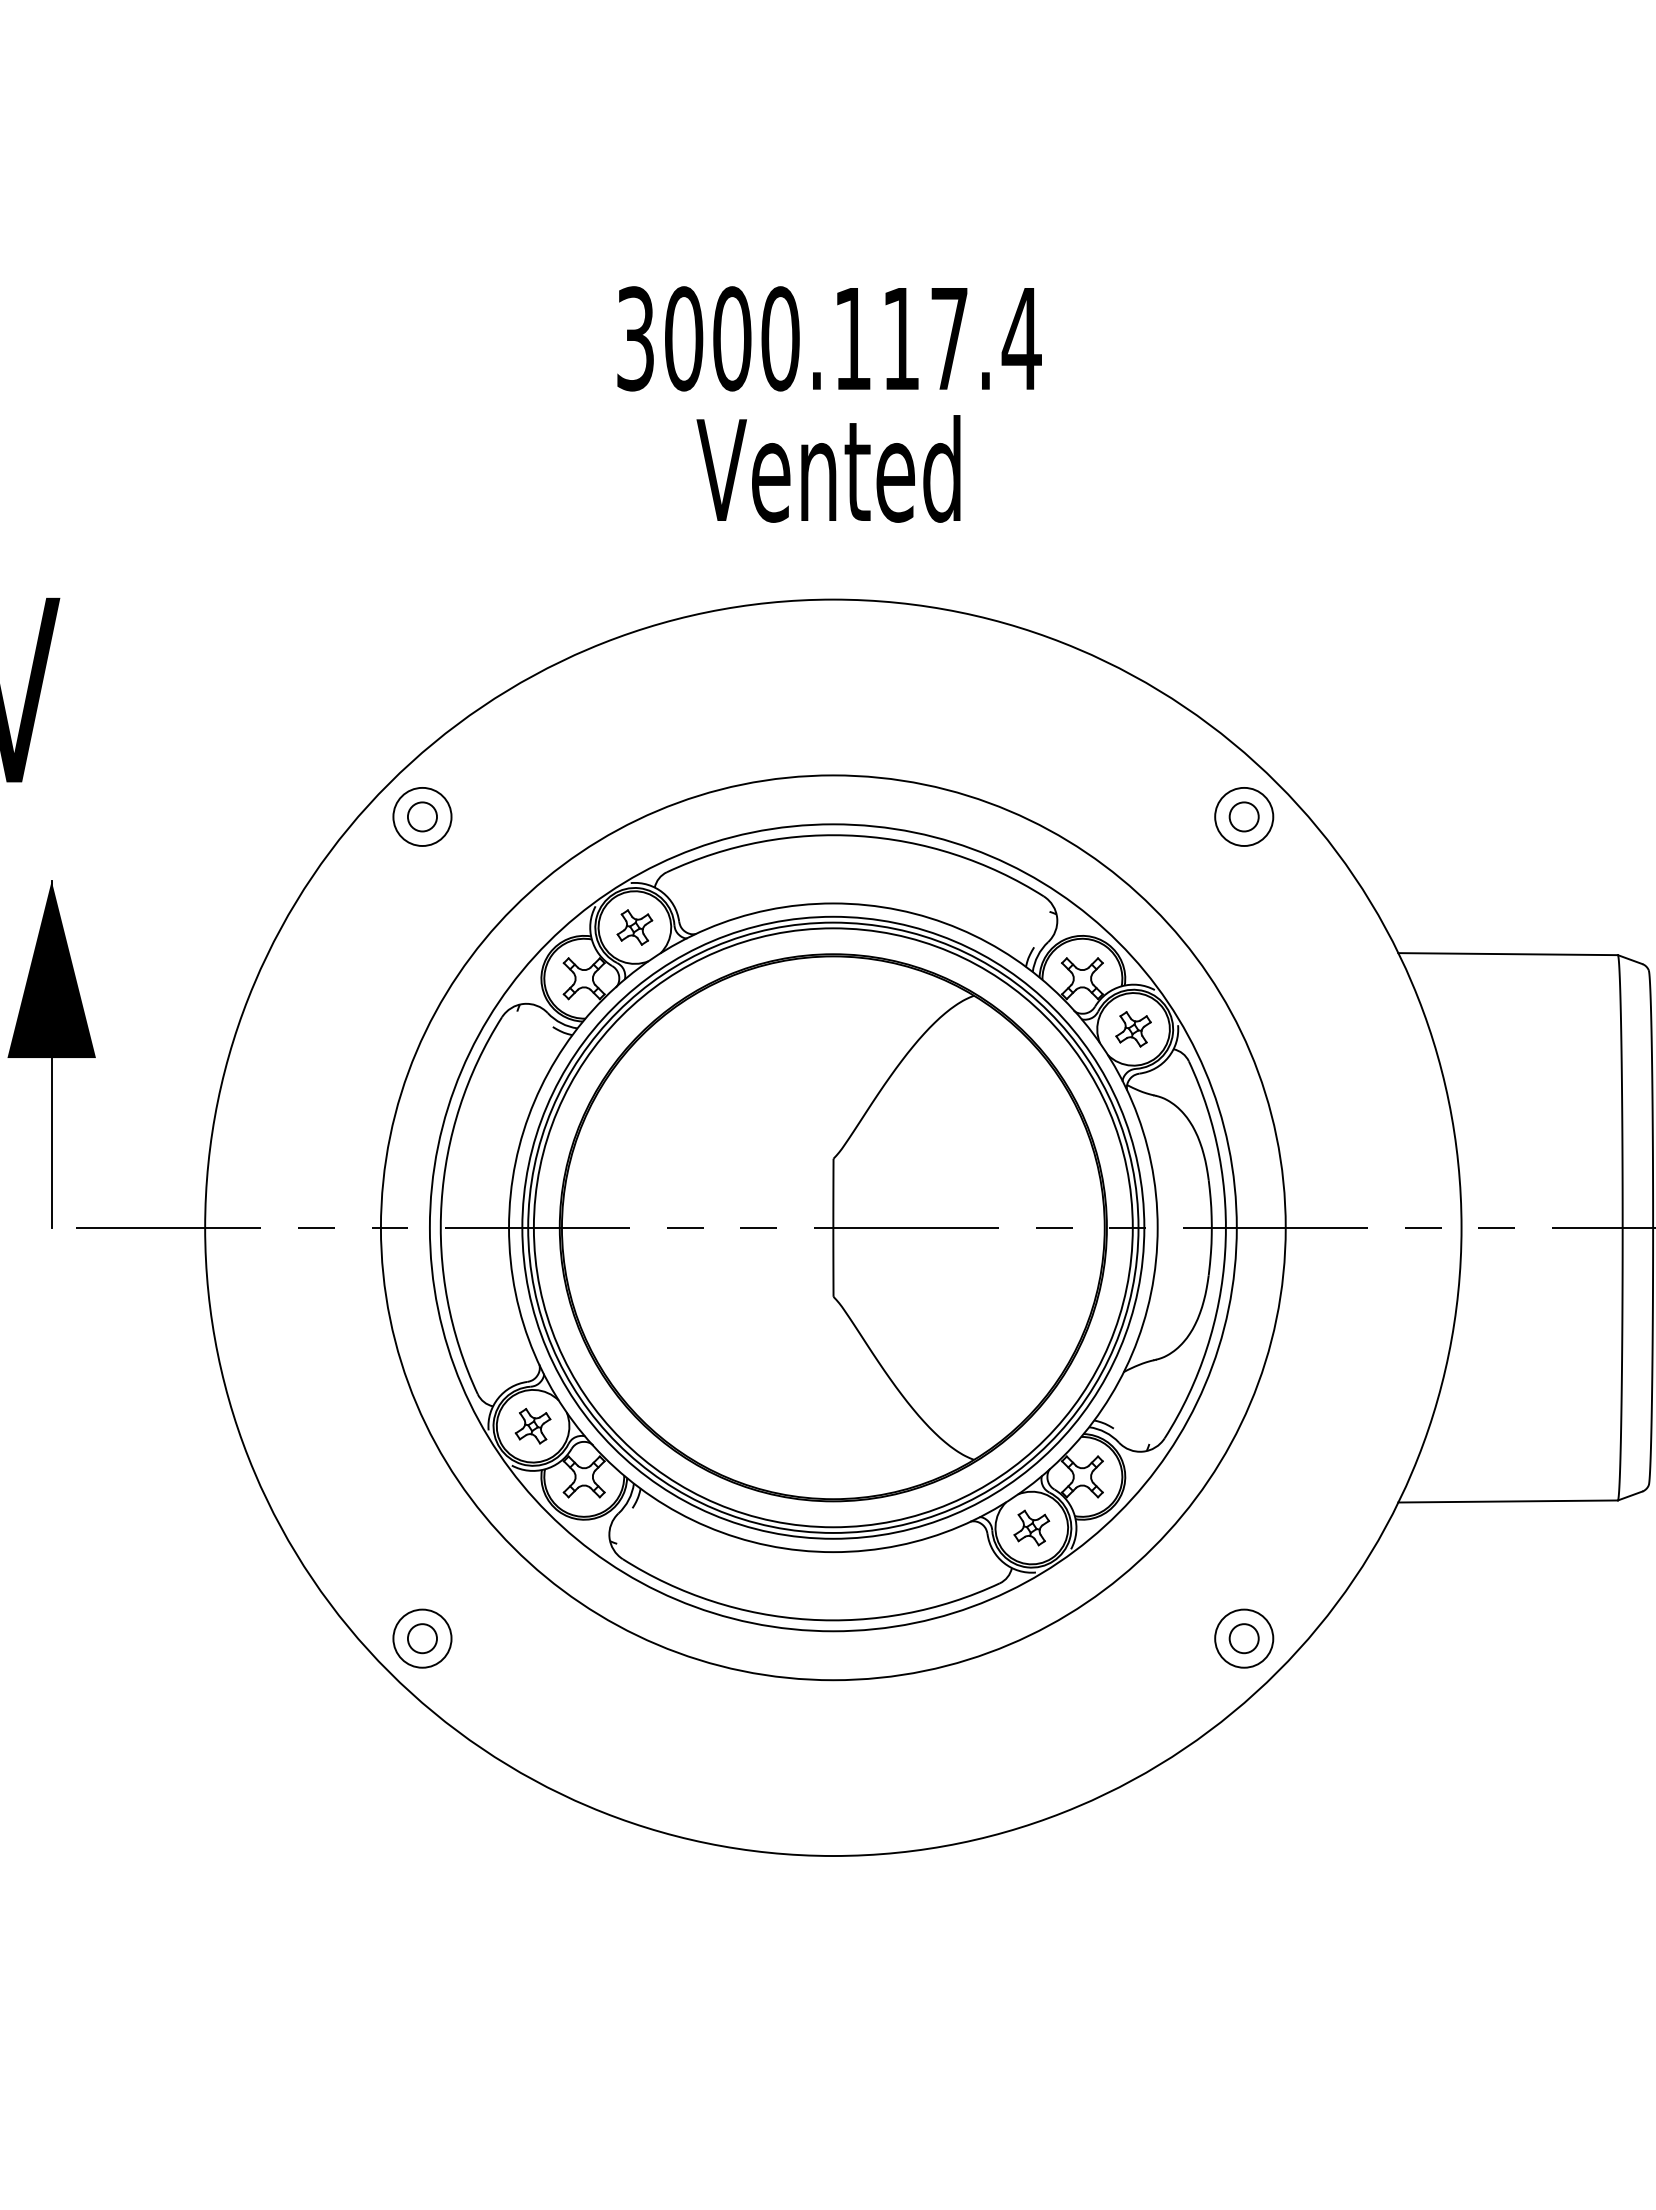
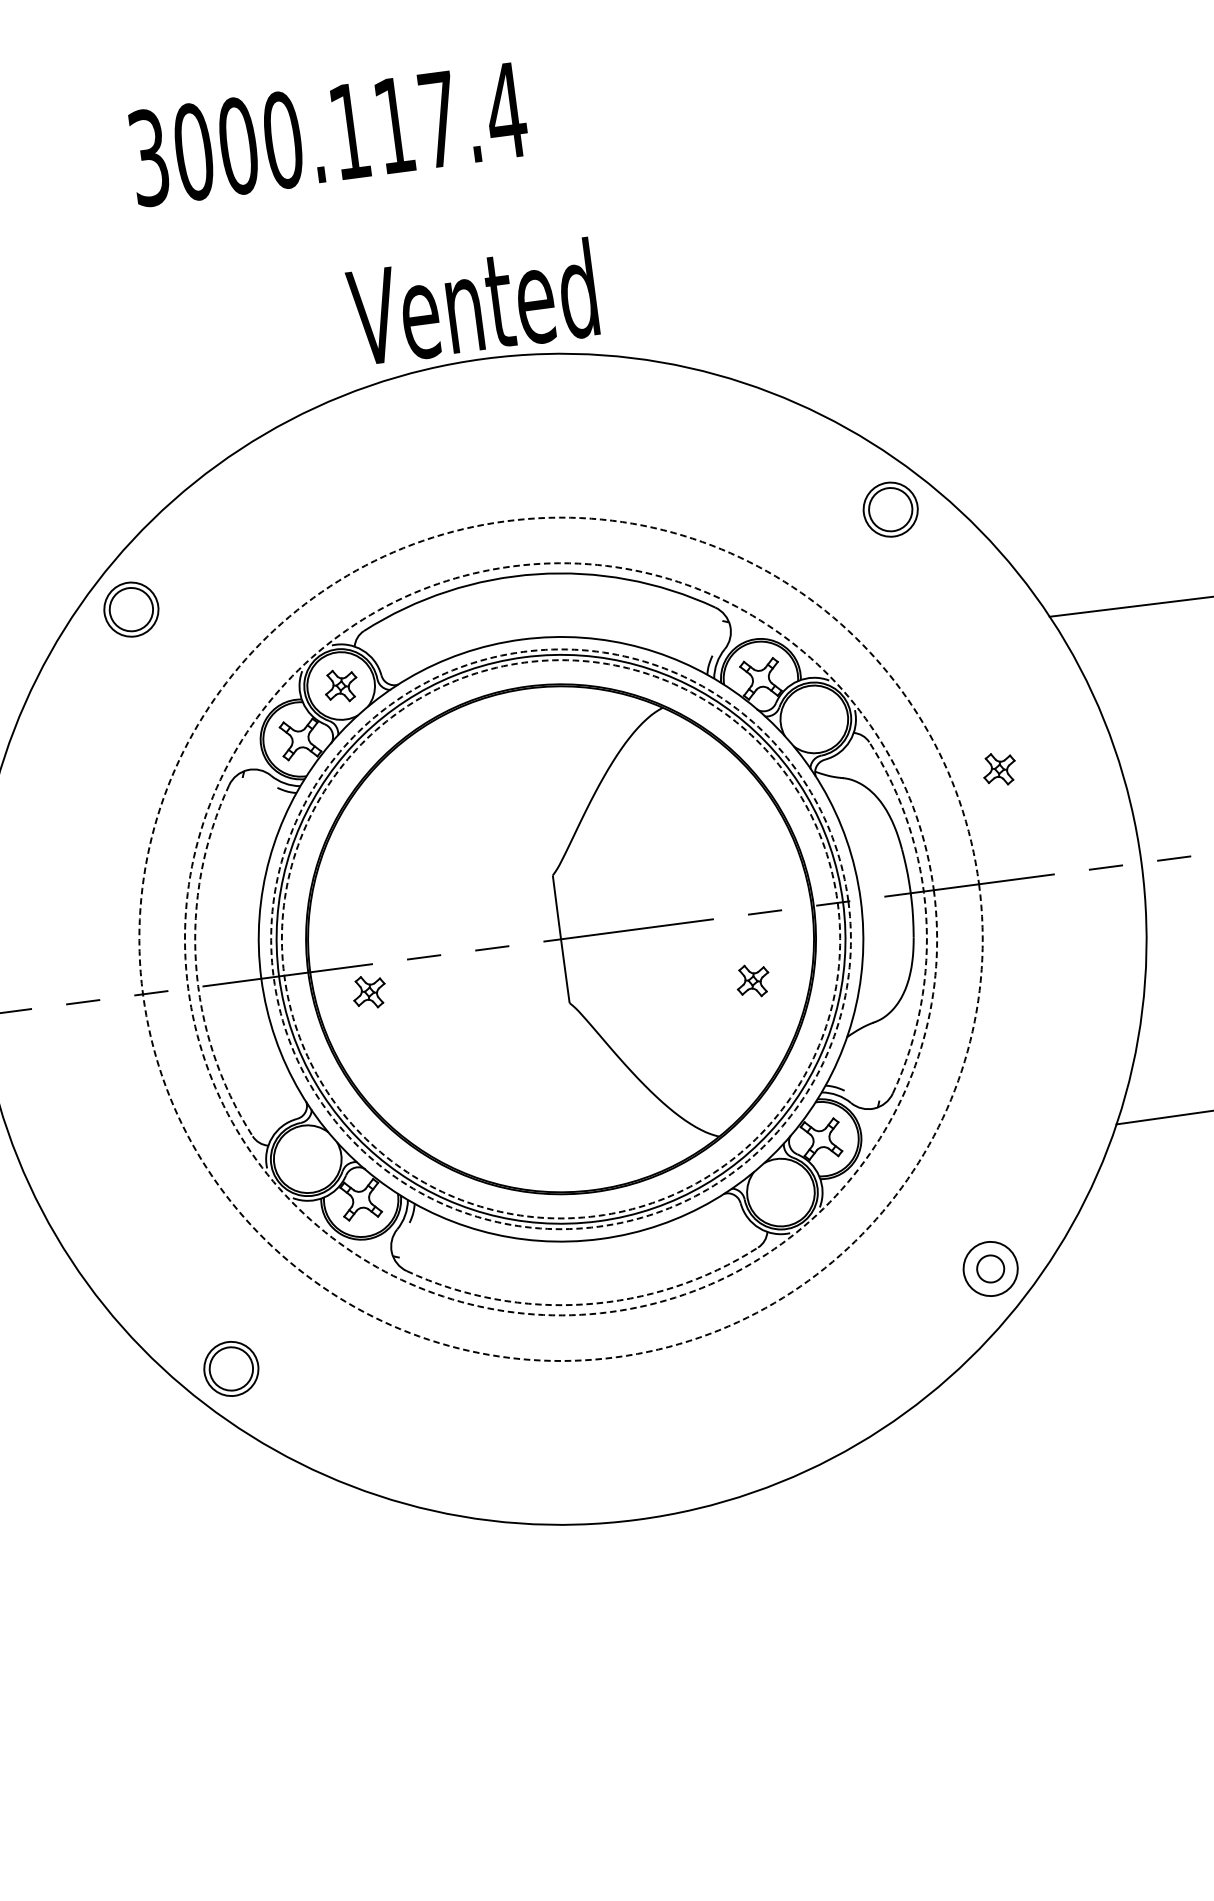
text: (829, 338) -> (328, 133), moved
text: (828, 468) -> (472, 302), moved
circle: (422, 816) -> (131, 609), size x1.6
circle: (1243, 816) -> (890, 509), size x1.6
part: (1133, 1029) -> (999, 769), moved
arc: (441, 1202) -> (195, 963), solid -> dashed
circle: (832, 1227) -> (560, 939), solid -> dashed
circle: (832, 1227) -> (560, 939), solid -> dashed
circle: (832, 1227) -> (560, 939), solid -> dashed
circle: (833, 1227) -> (561, 939), solid -> dashed
arc: (1225, 1252) -> (926, 914), solid -> dashed
part: (532, 1426) -> (368, 992), moved
part: (1031, 1527) -> (752, 980), moved
arc: (808, 1619) -> (585, 1304), solid -> dashed
circle: (422, 1638) -> (231, 1368), size x1.6

